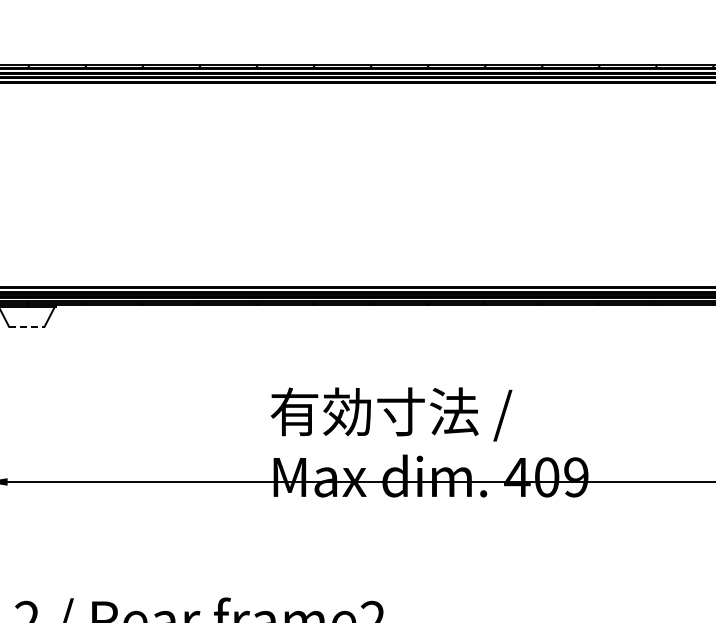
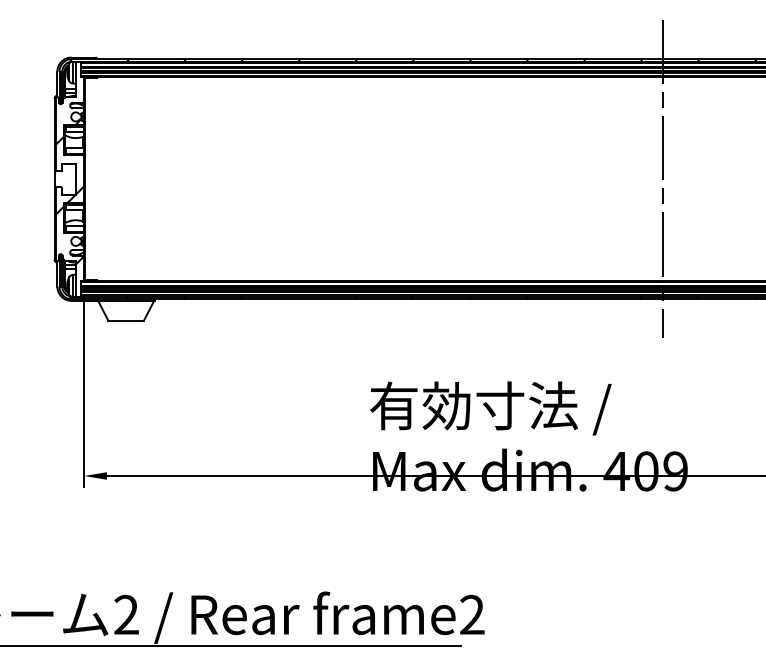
line: (563, 185) -> (662, 179), added
line: (27, 326) -> (126, 320), dashed -> solid

